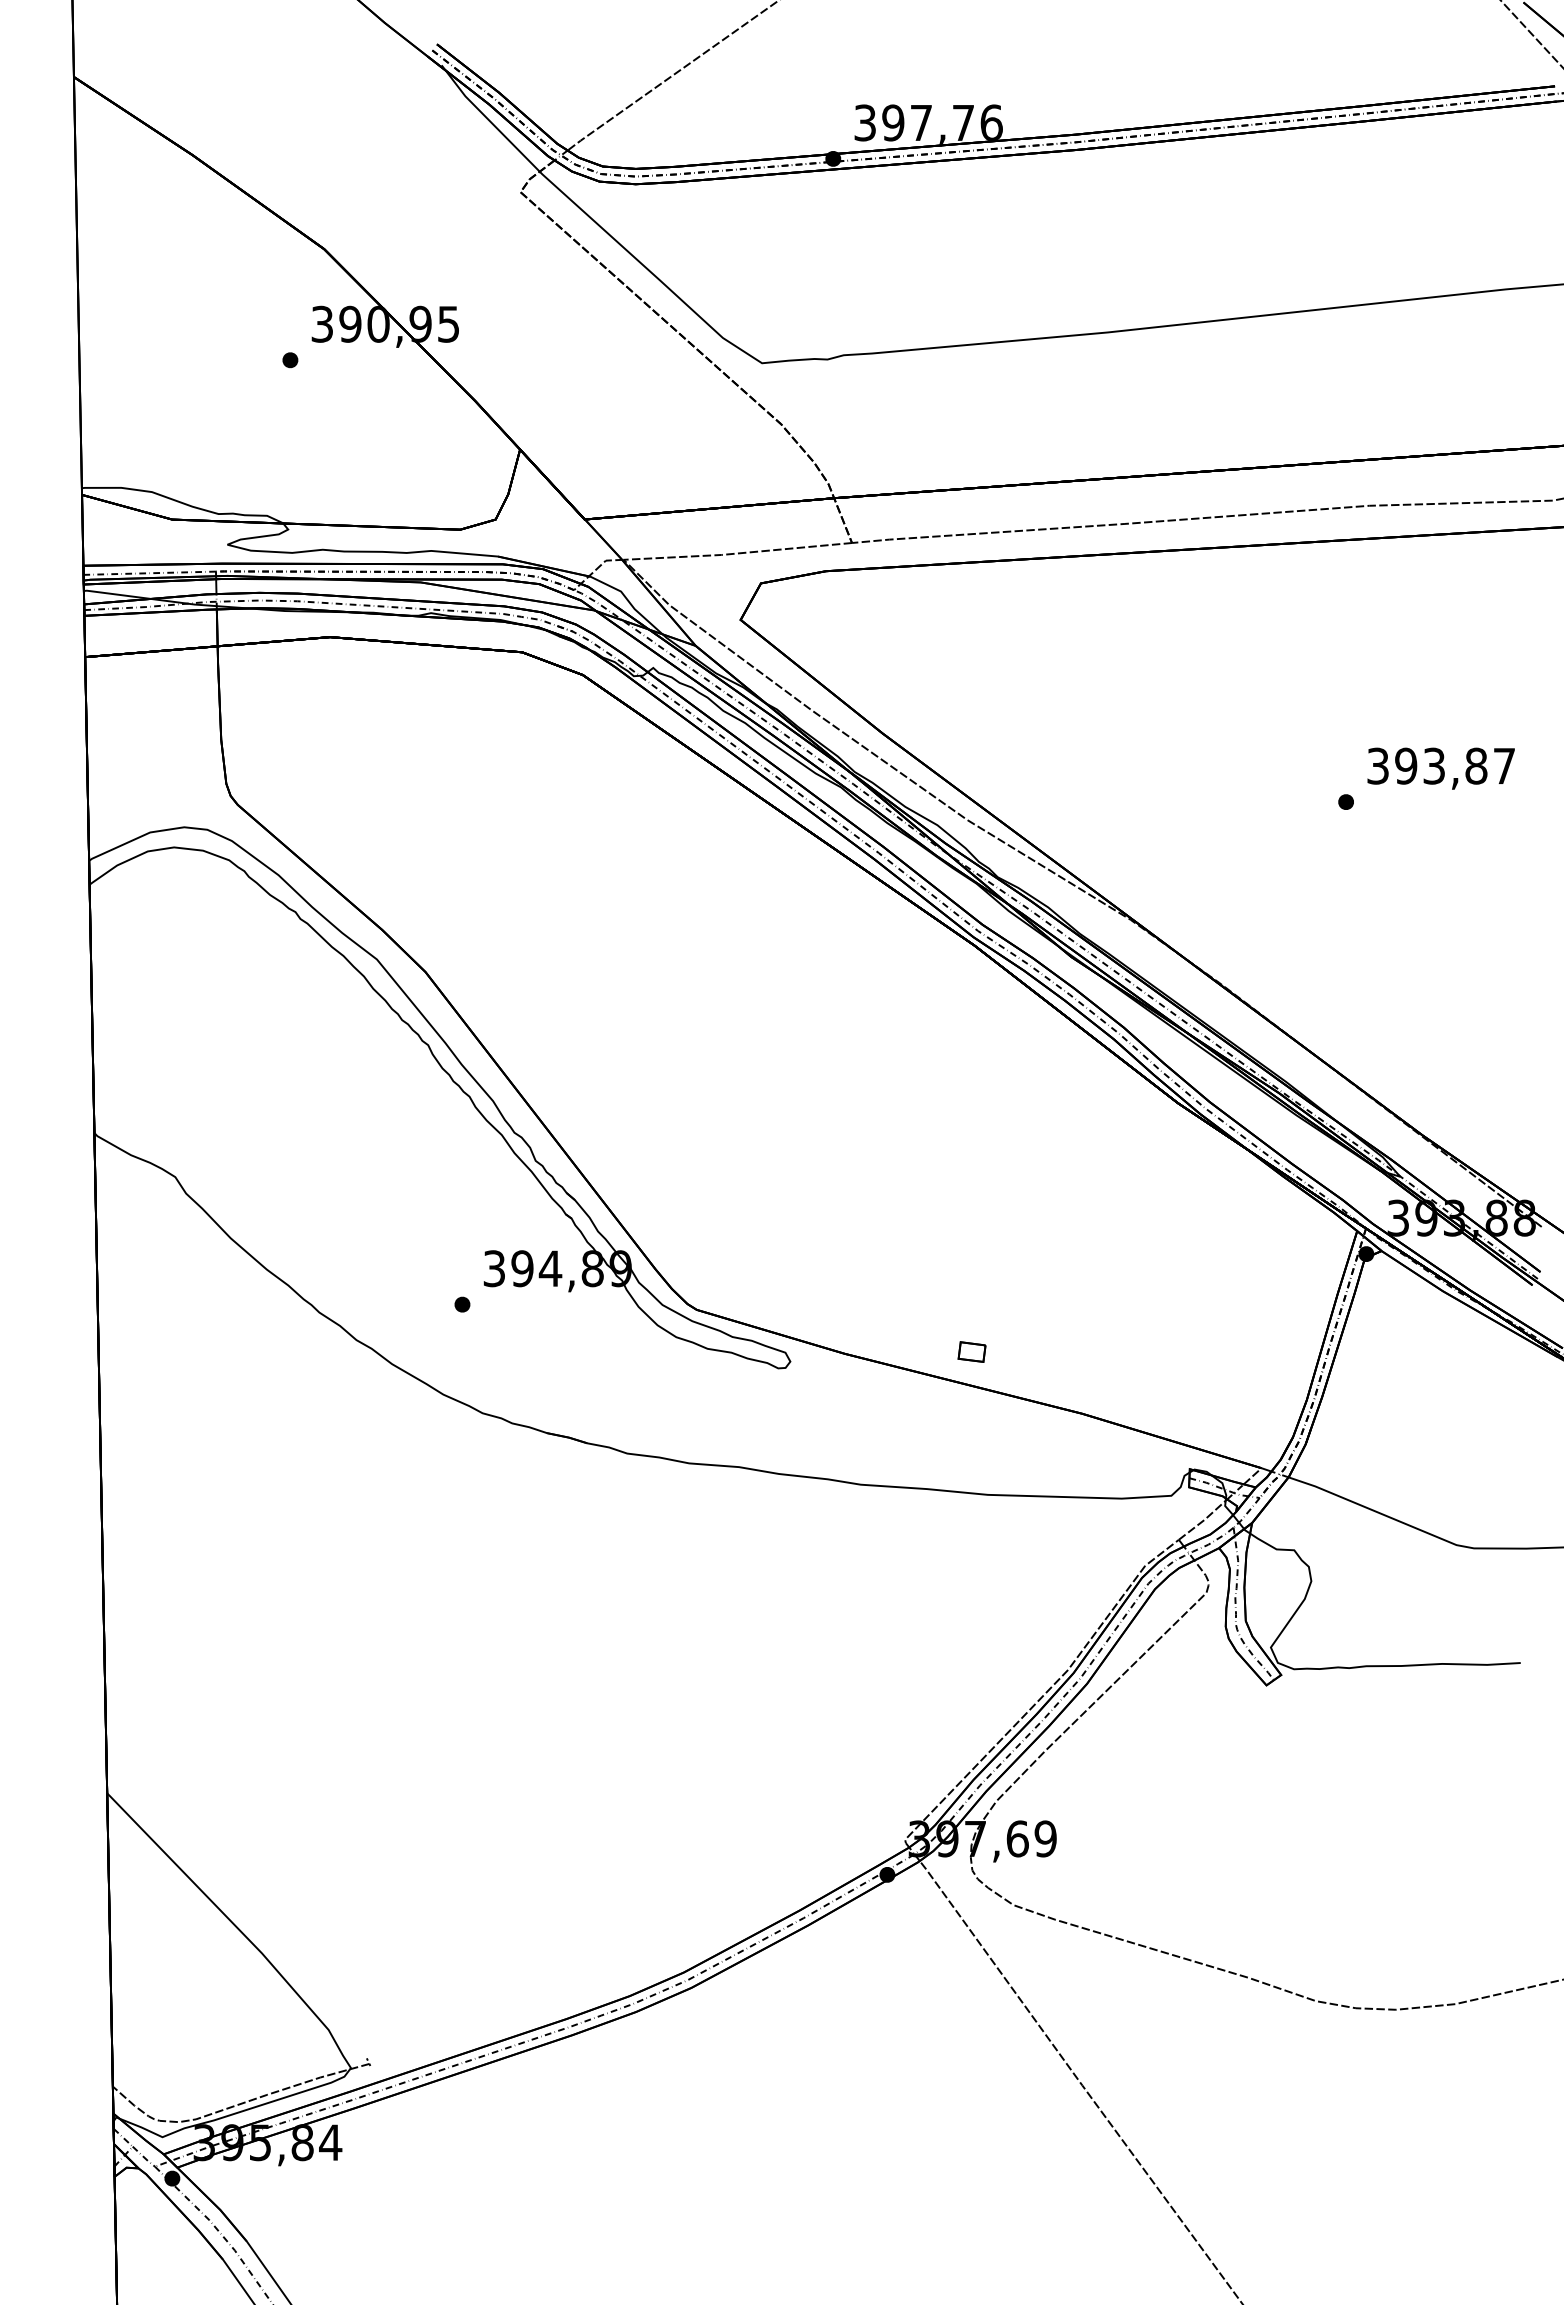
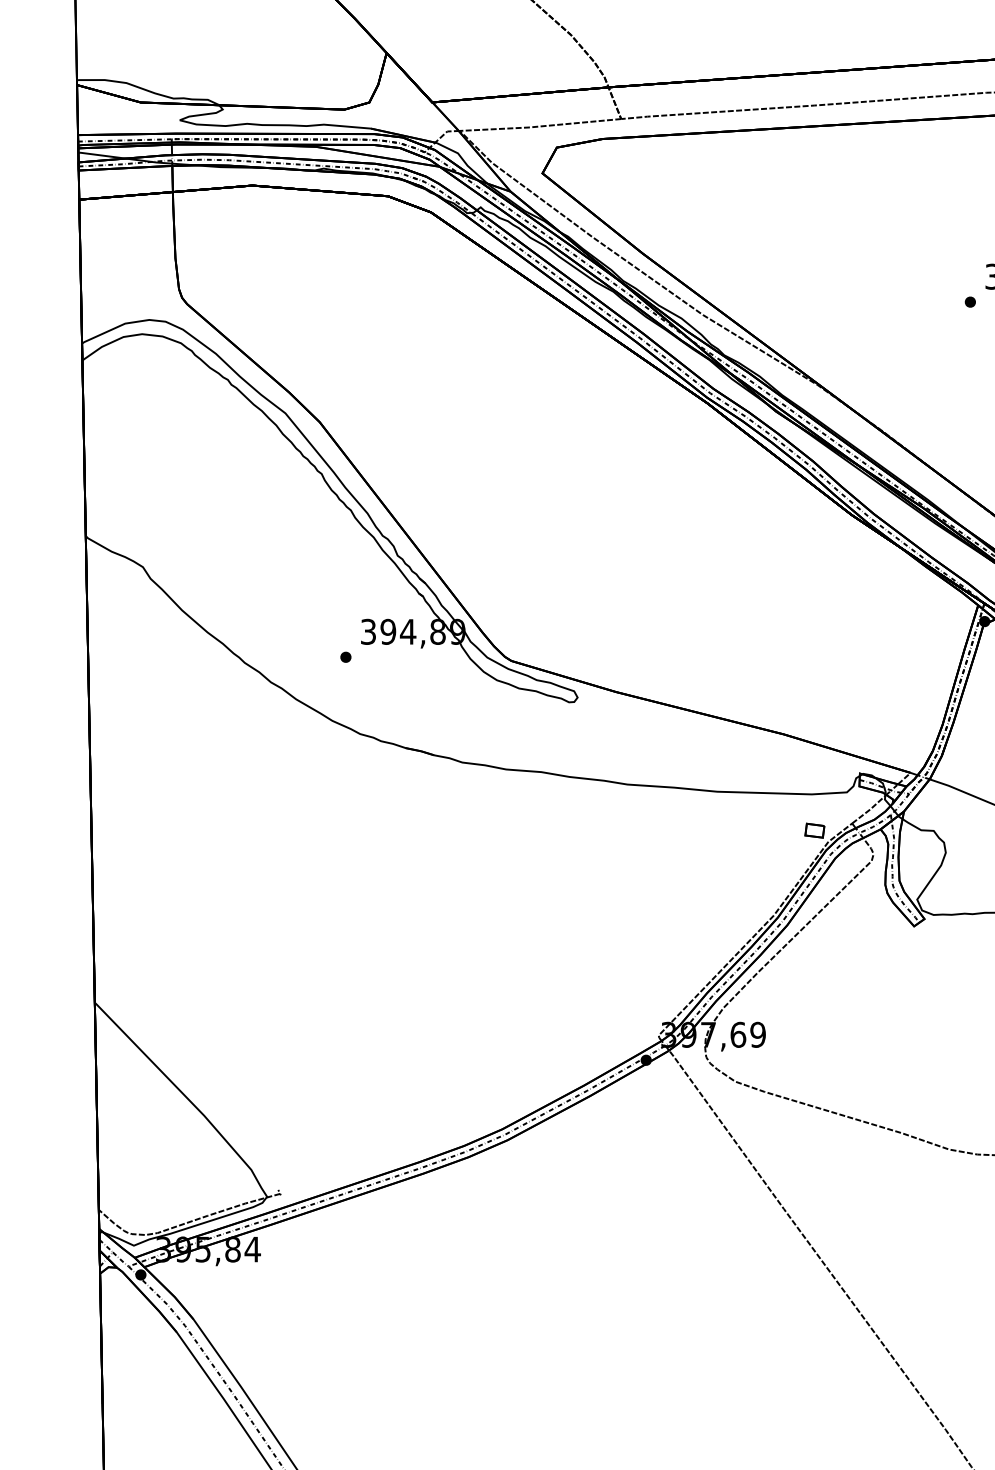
part: (971, 1351) -> (814, 830), moved

